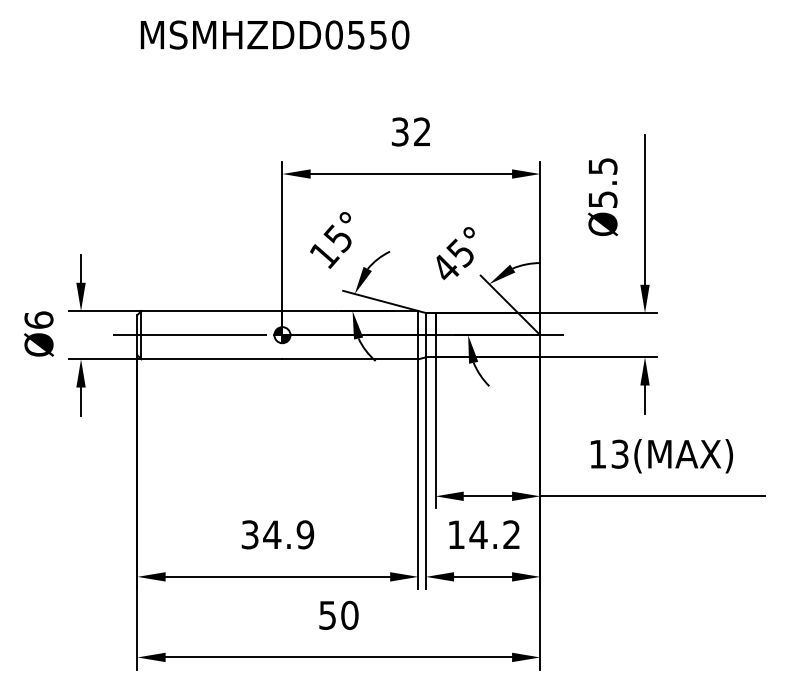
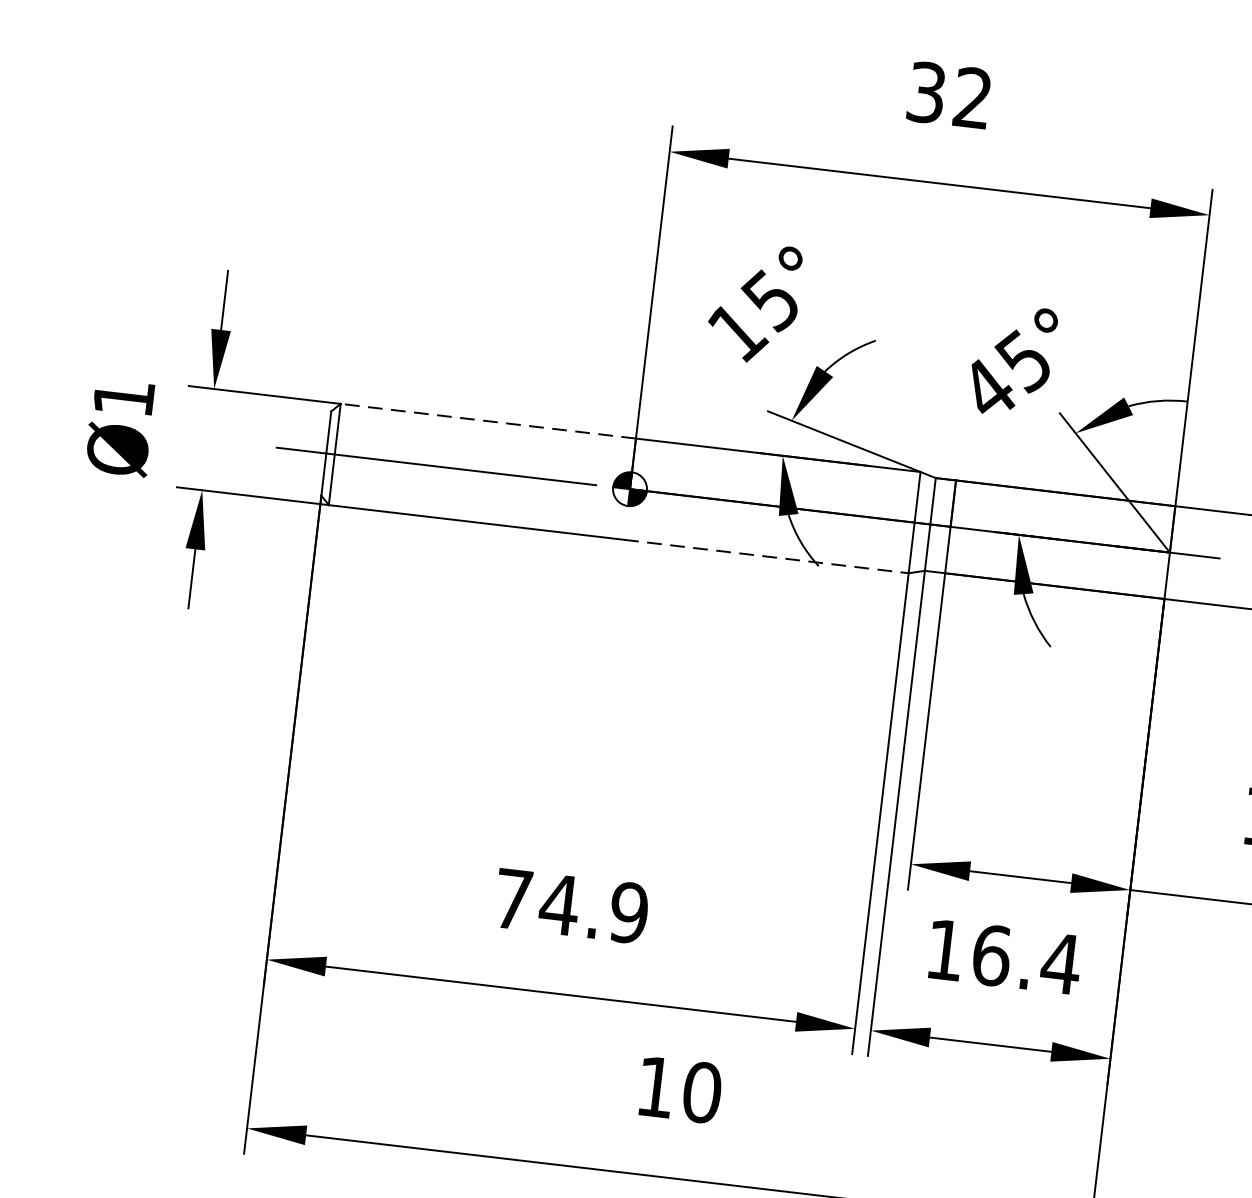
line: (211, 311) -> (487, 422), solid -> dashed
text: (38, 319) -> (123, 396), Ø6 -> Ø1
line: (350, 359) -> (766, 556), solid -> dashed
text: (249, 534) -> (511, 898), 34.9 -> 74.9
text: (494, 534) -> (1025, 958), 14.2 -> 16.4
text: (327, 615) -> (655, 1087), 50 -> 10

